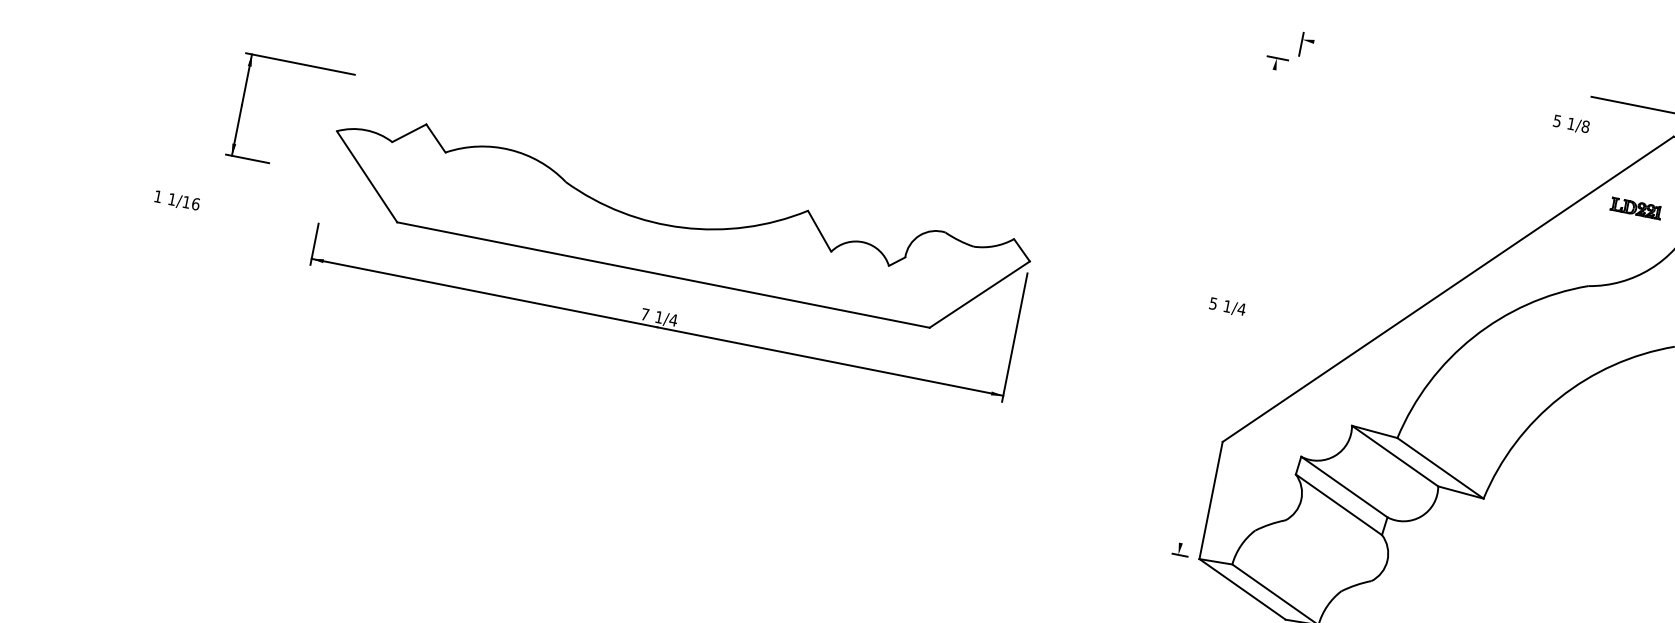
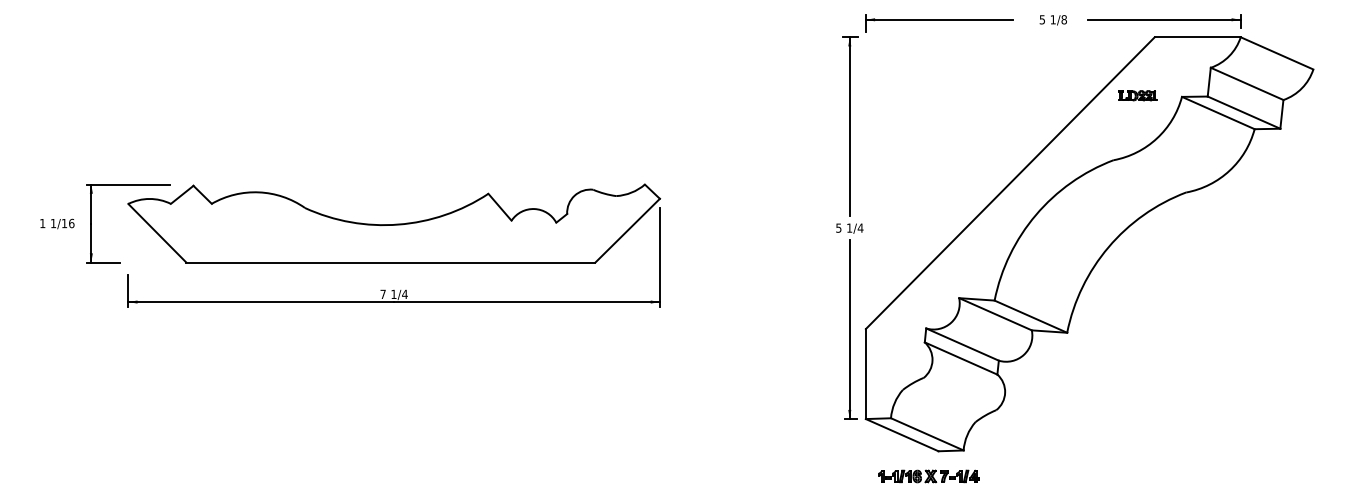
line: (1398, 58) -> (939, 19), added
text: (1570, 124) -> (1052, 20), moved
line: (1253, 174) -> (849, 126), added
text: (177, 200) -> (57, 223), moved
part: (672, 253) -> (394, 245), moved
line: (1201, 438) -> (849, 329), added

